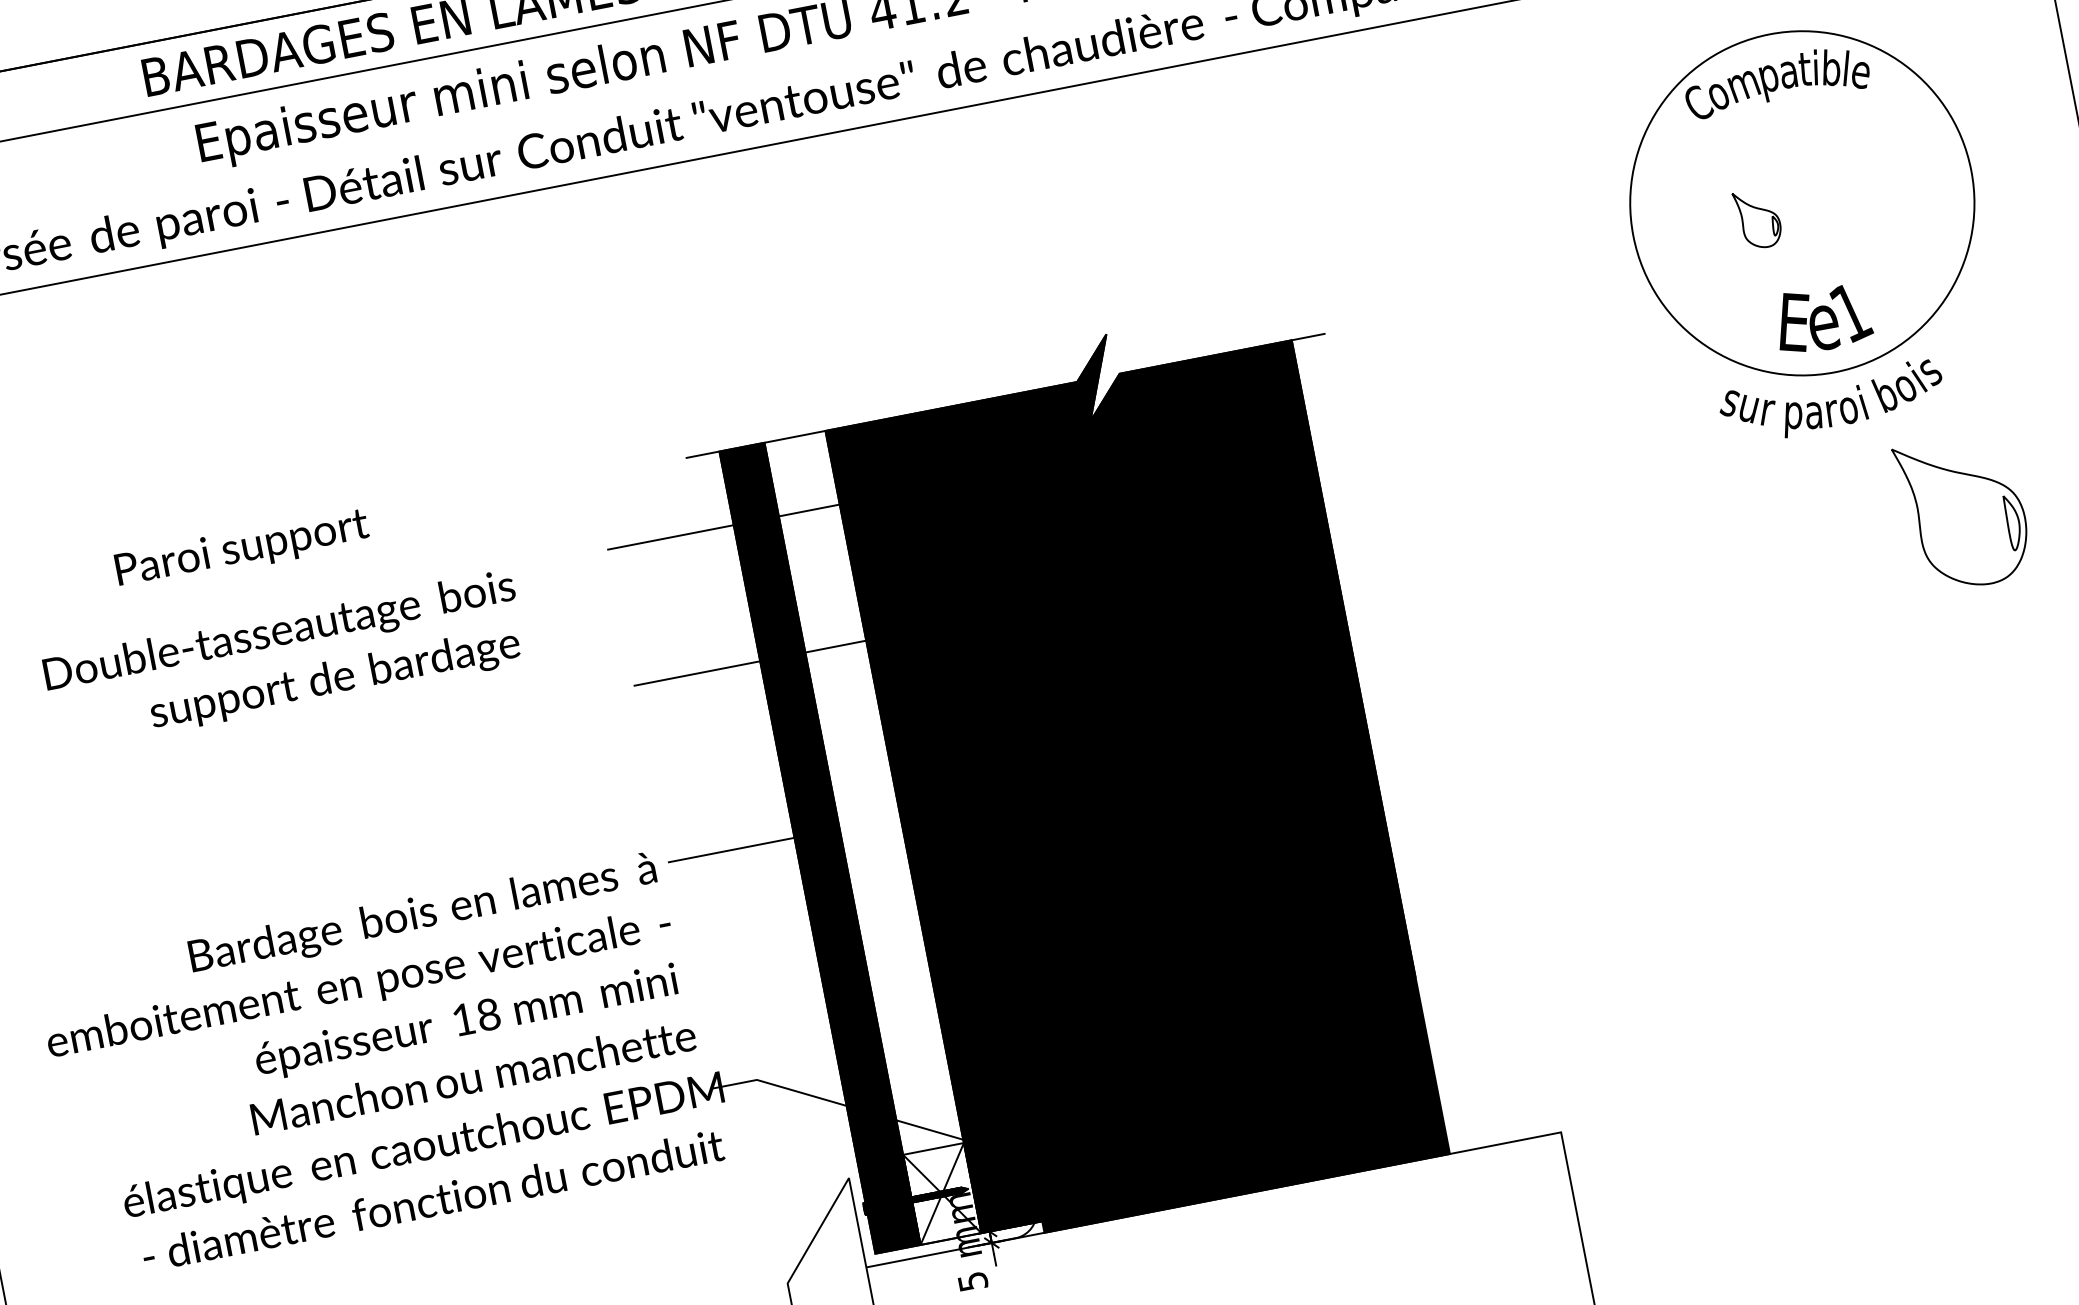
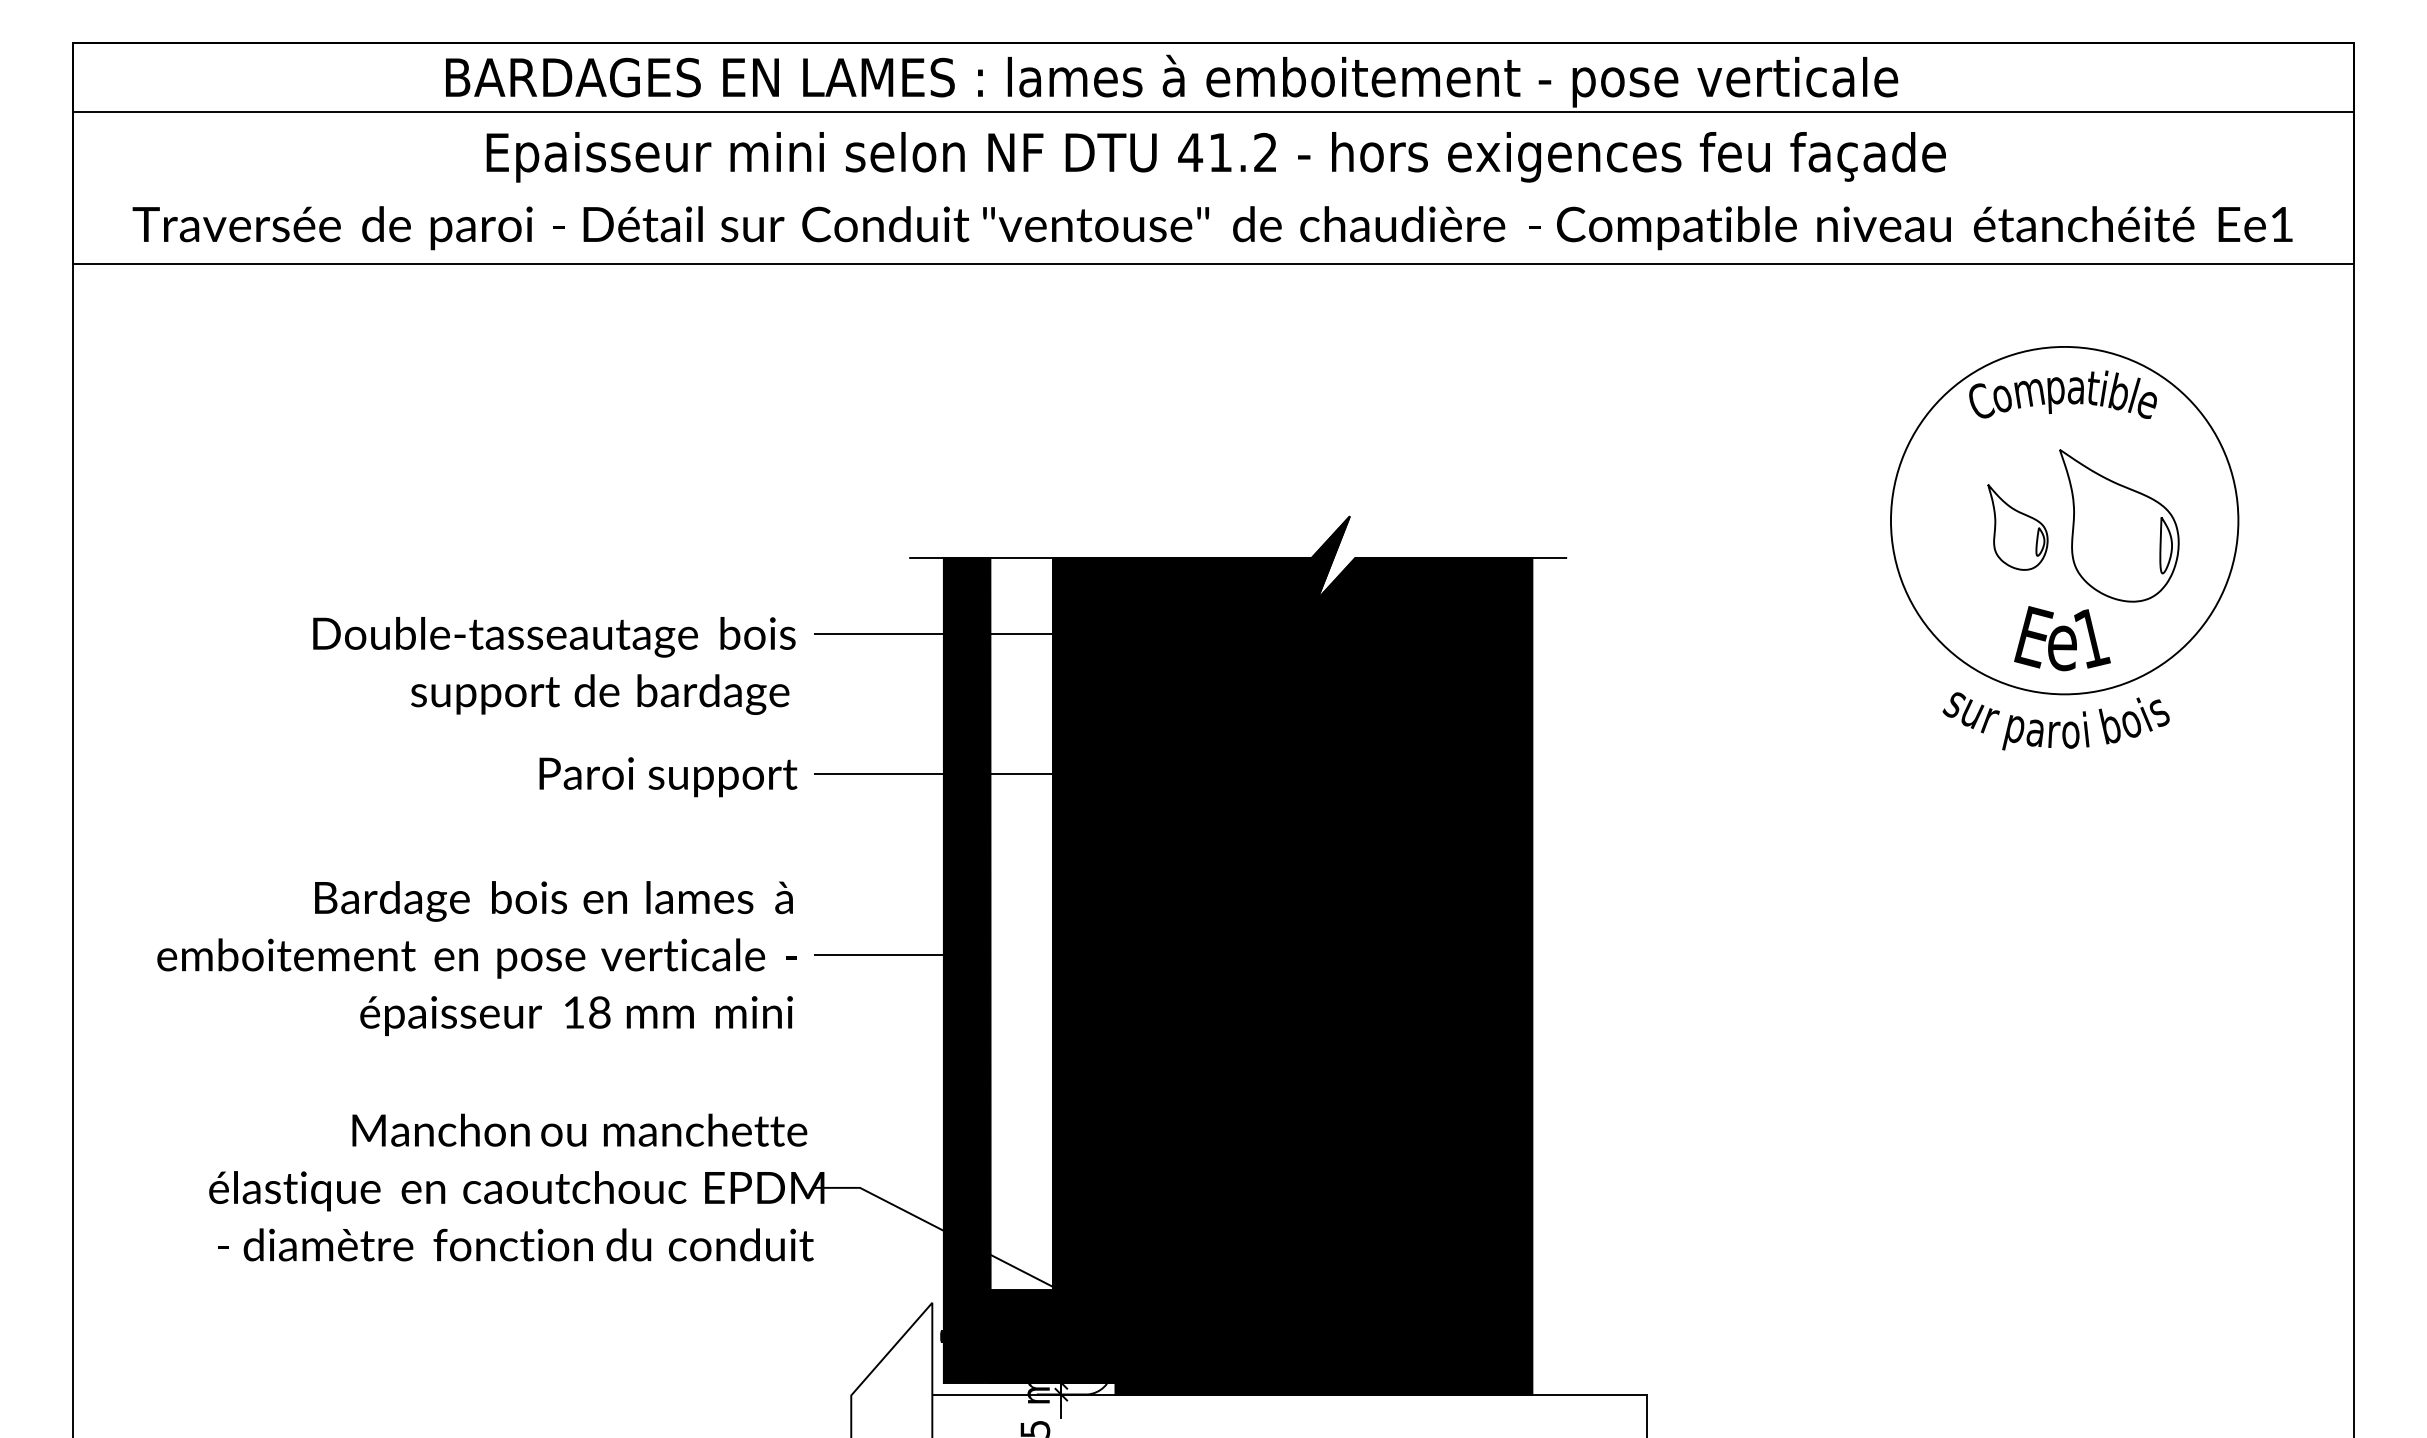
part: (1757, 218) -> (2017, 527), size x1.43
part: (1964, 511) -> (2119, 525), moved
text: (242, 549) -> (668, 777), moved
text: (285, 660) -> (554, 665), moved
text: (358, 985) -> (476, 958), moved
fill: (942, 1193) -> (1021, 1336), added

